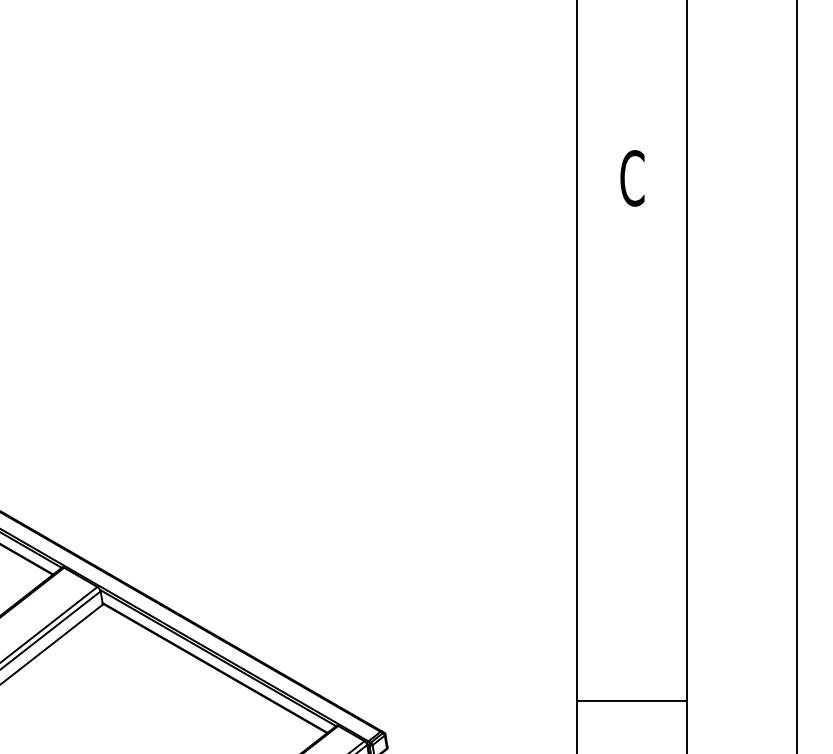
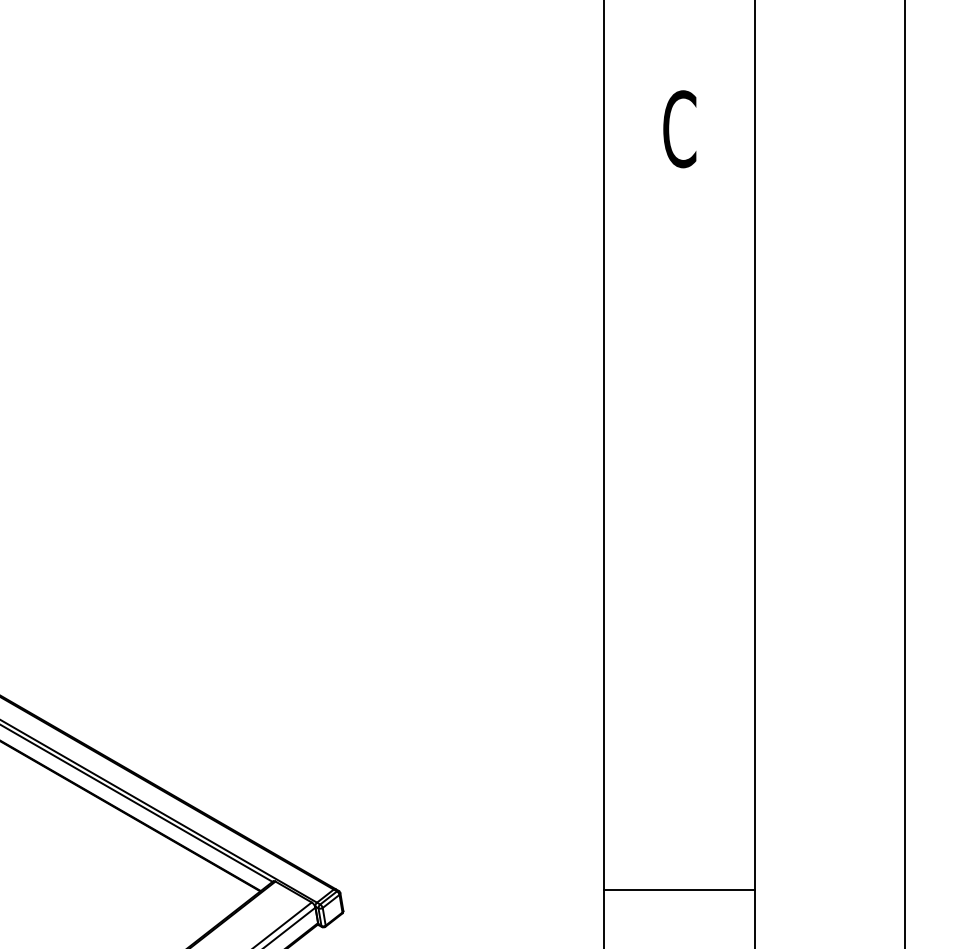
line: (632, 700) -> (679, 889), moved

